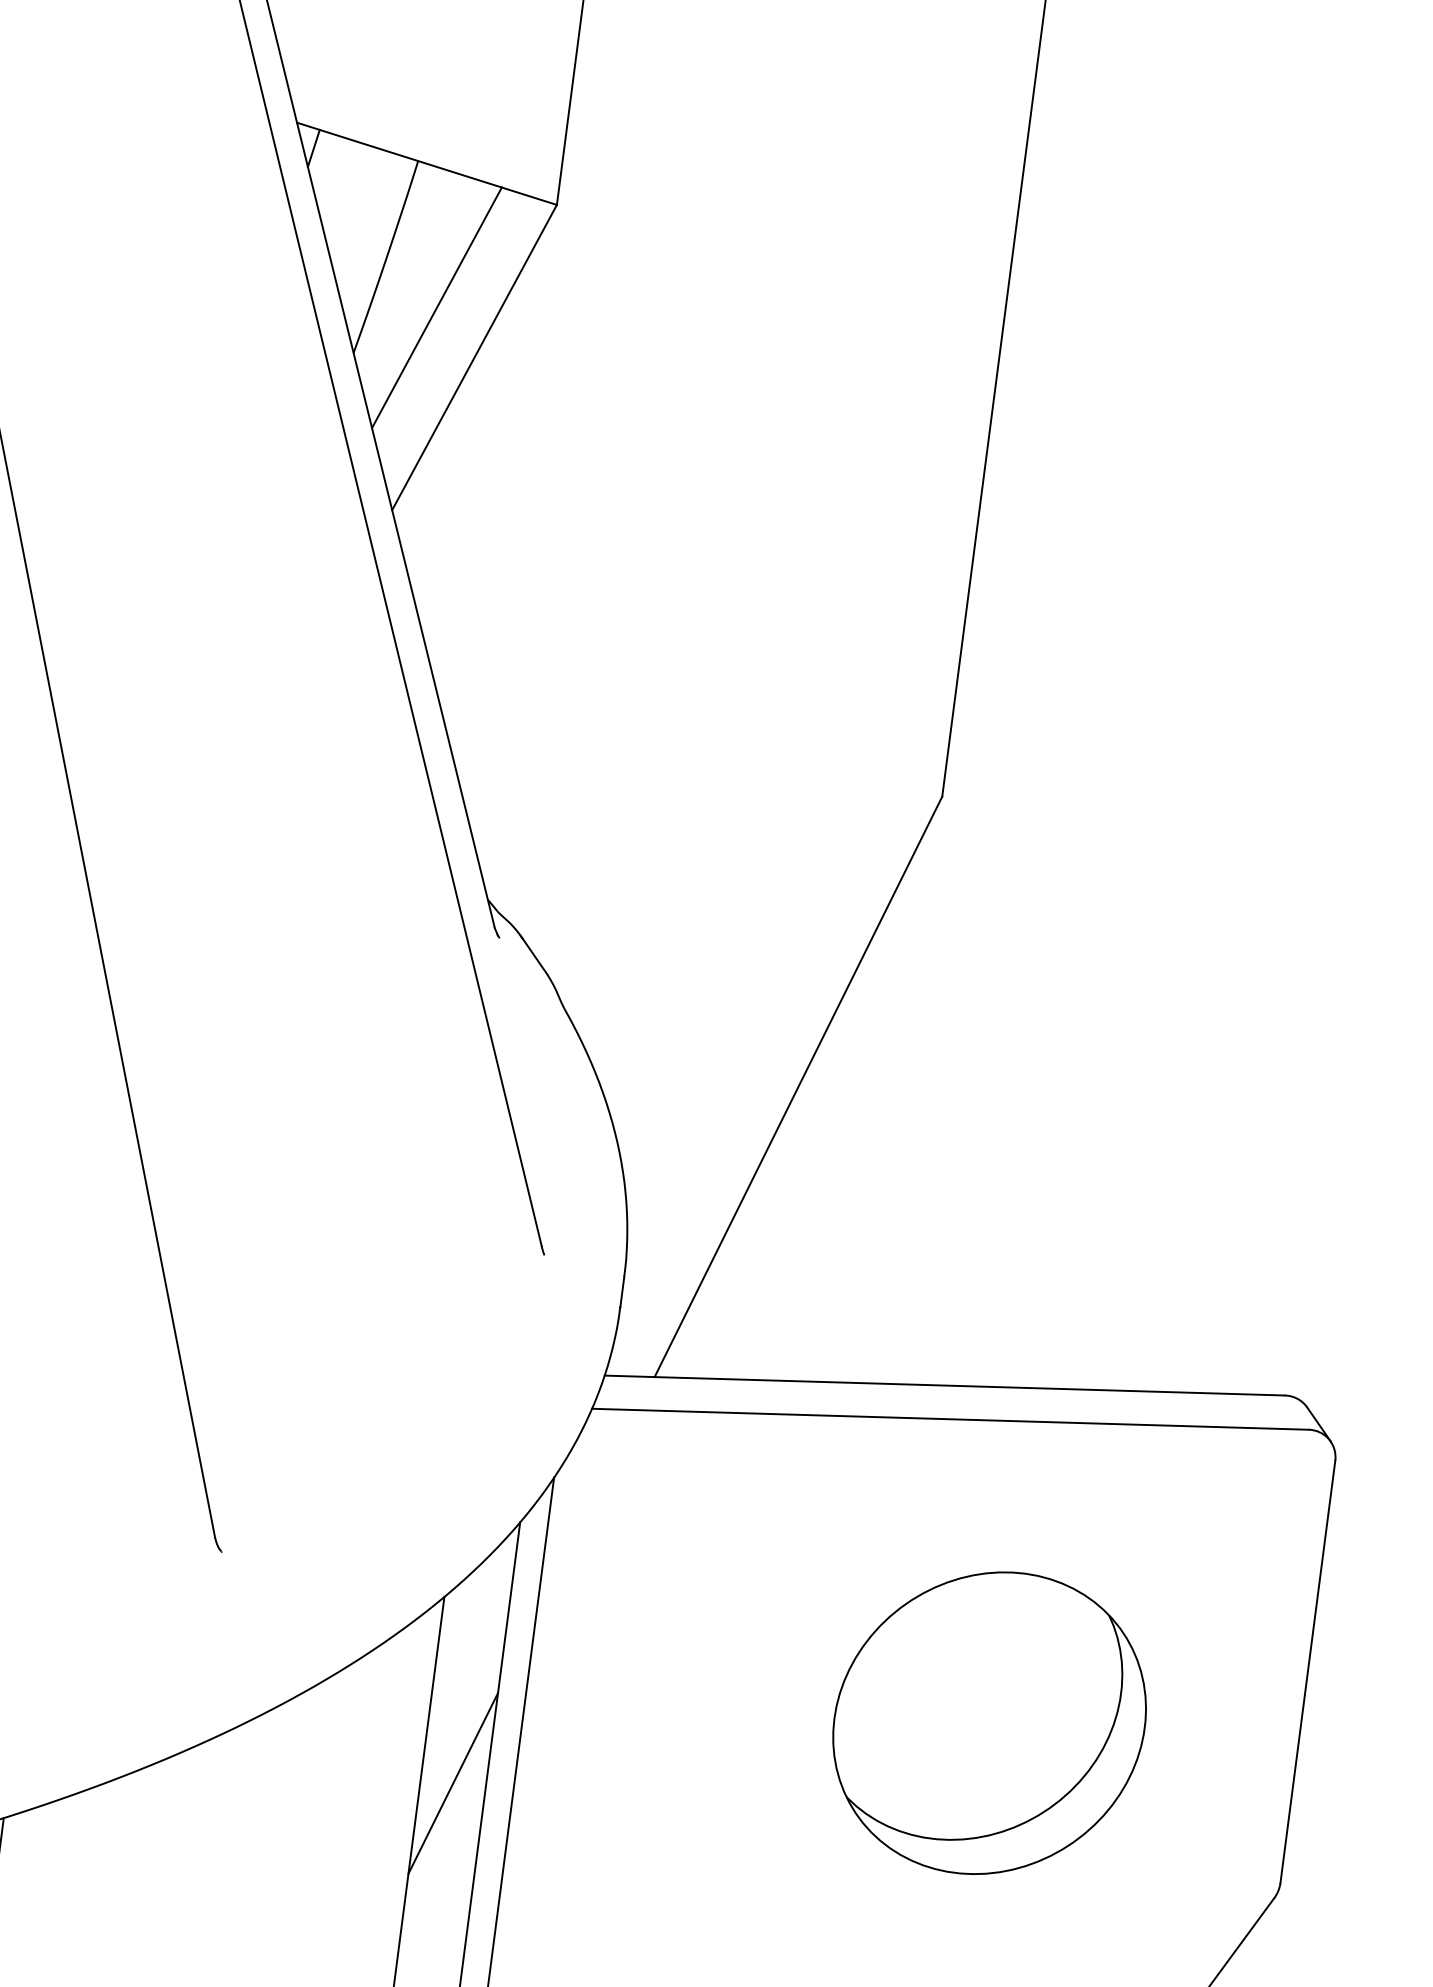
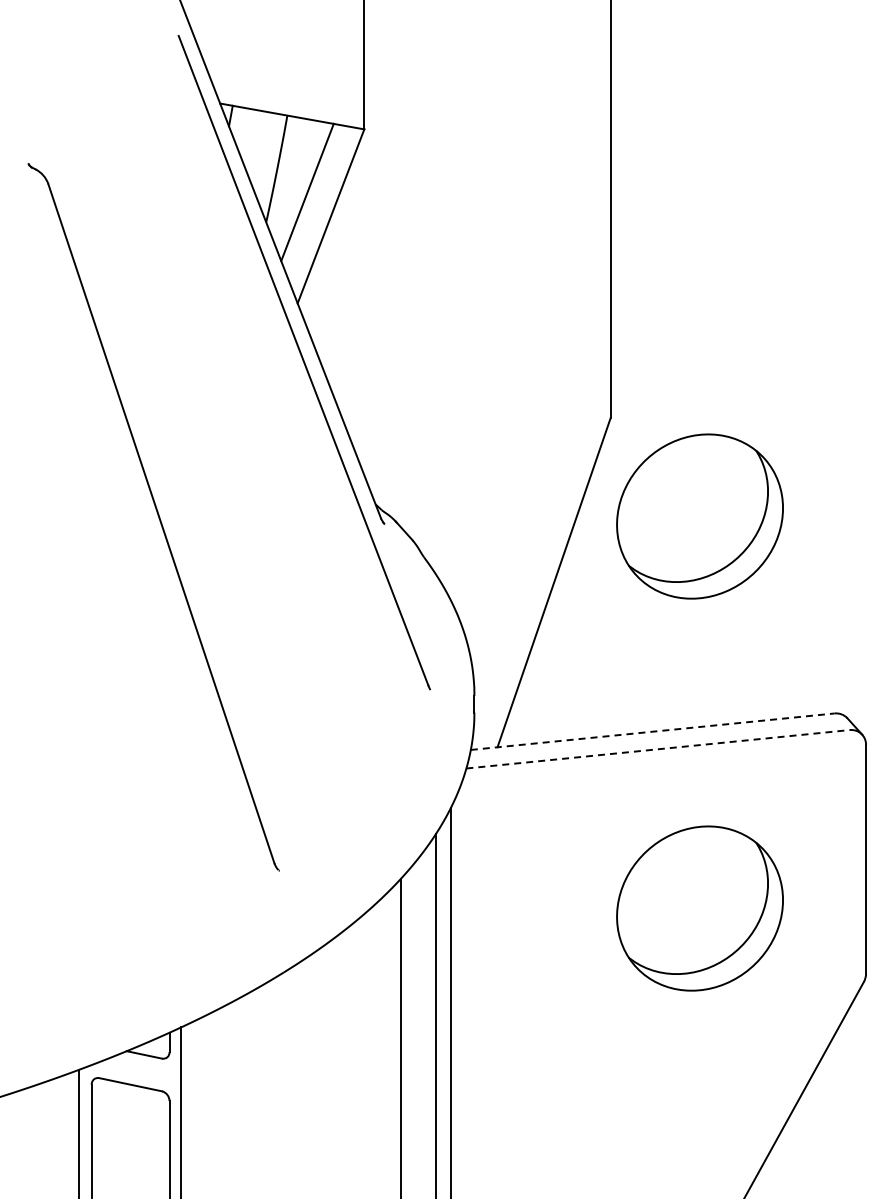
part: (1082, 999) -> (699, 516), added
line: (944, 1385) -> (652, 731), solid -> dashed
line: (949, 1419) -> (657, 749), solid -> dashed
line: (451, 1782) -> (417, 977), removed

